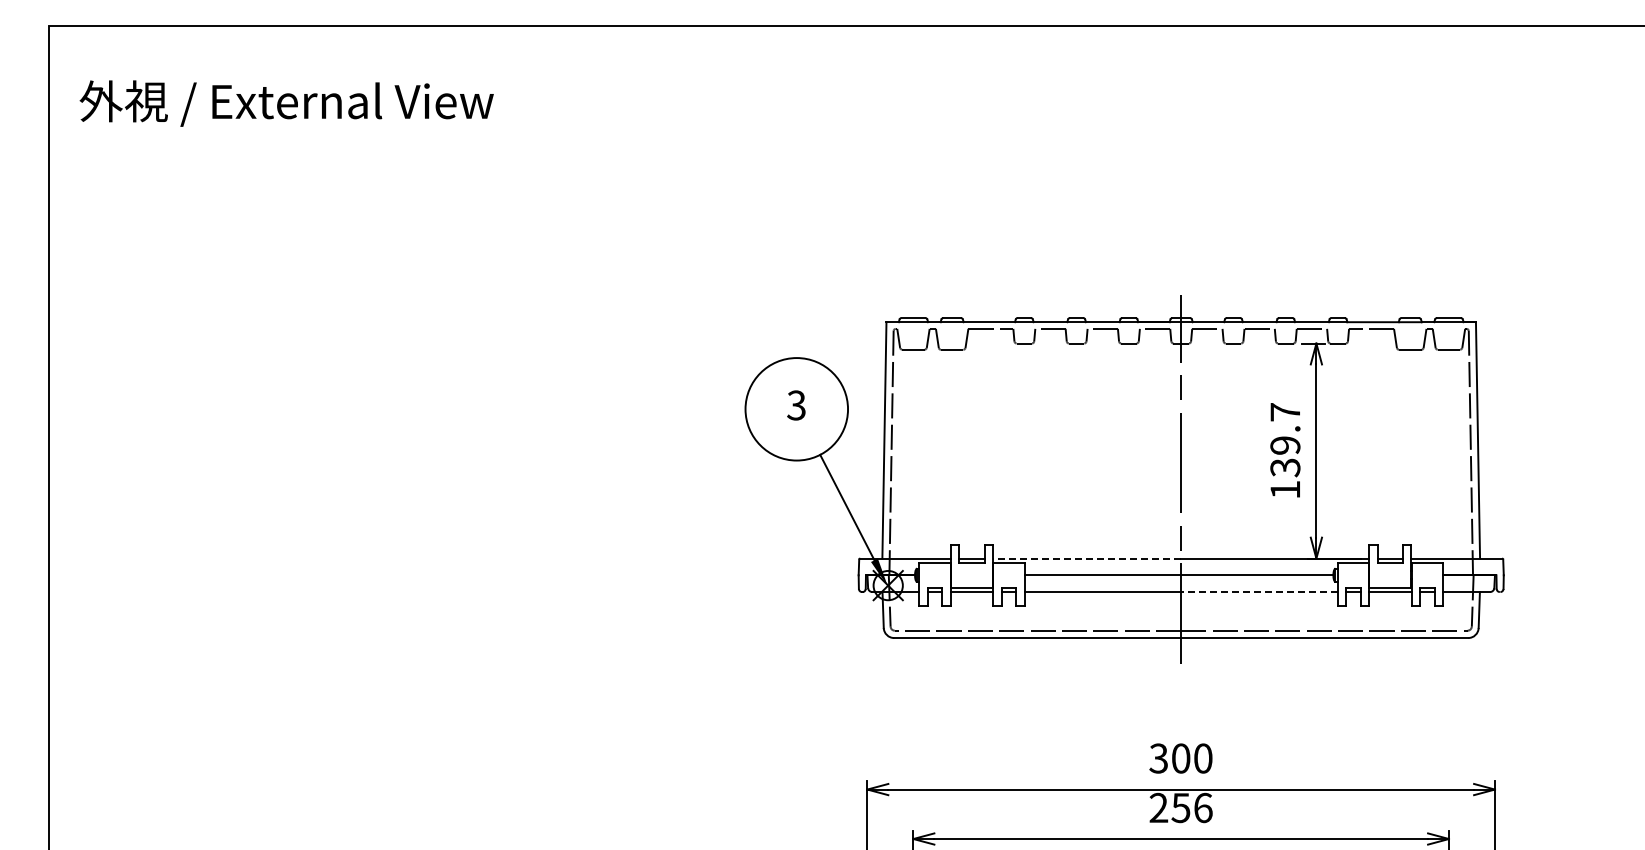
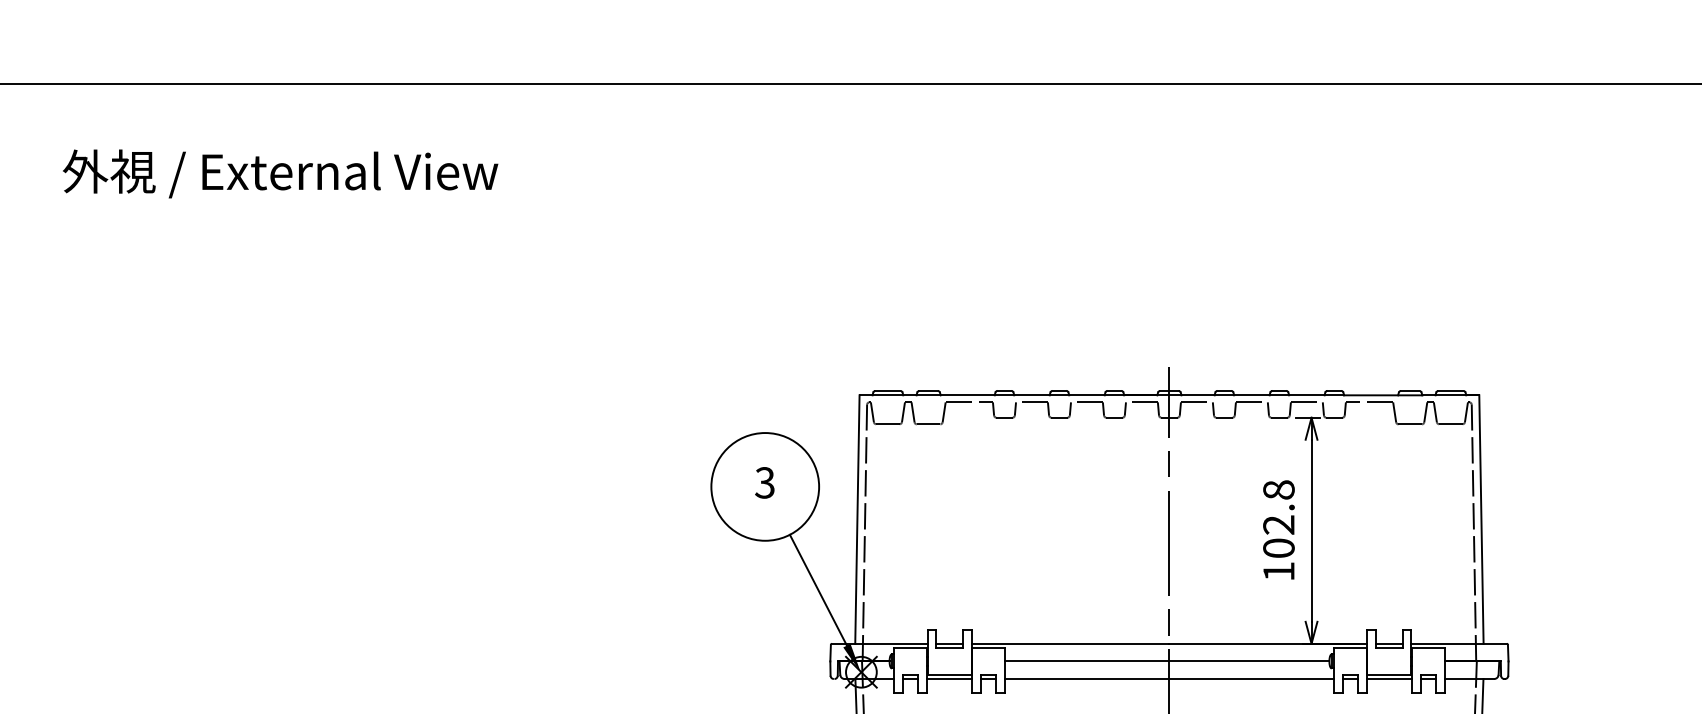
text: (286, 103) -> (280, 173), moved
text: (1285, 440) -> (1279, 519), 139.7 -> 102.8
line: (1086, 558) -> (1069, 643), dashed -> solid
line: (1258, 592) -> (1250, 679), dashed -> solid

